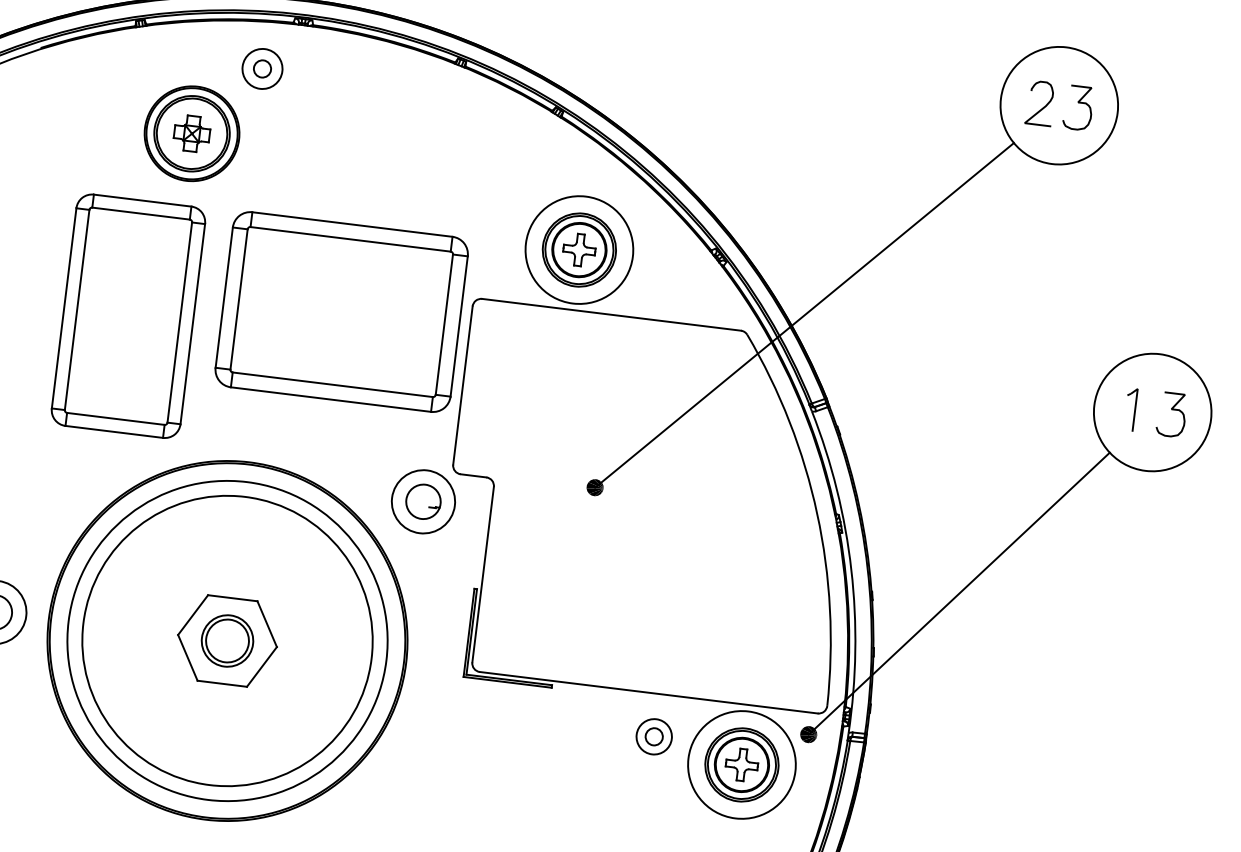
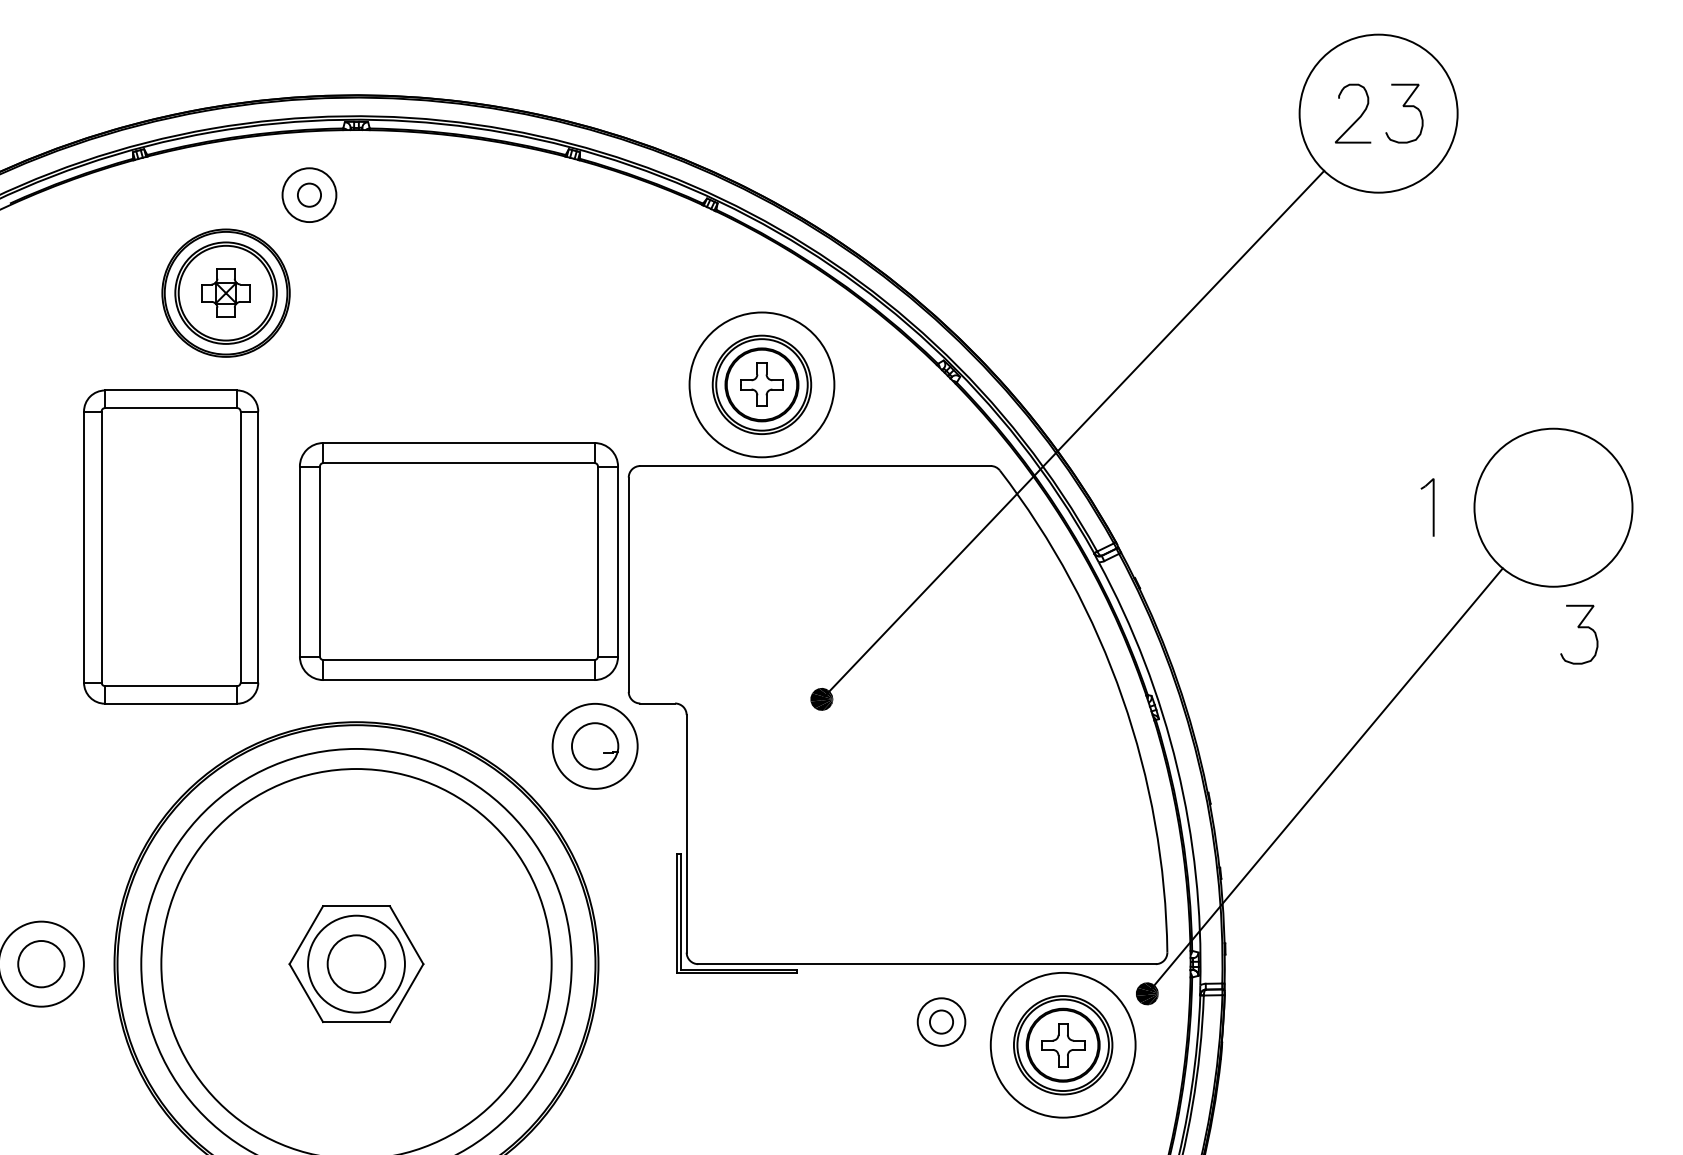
part: (341, 311) -> (458, 561), moved
part: (1130, 409) -> (1427, 507), moved
curve: (1172, 410) -> (1579, 628), moved
circle: (227, 640) -> (356, 963), size x1.4

